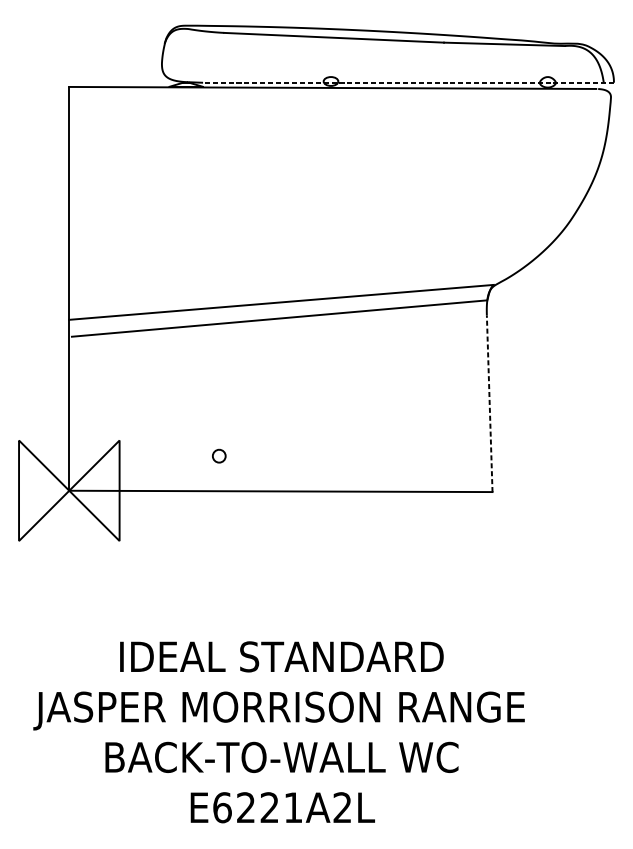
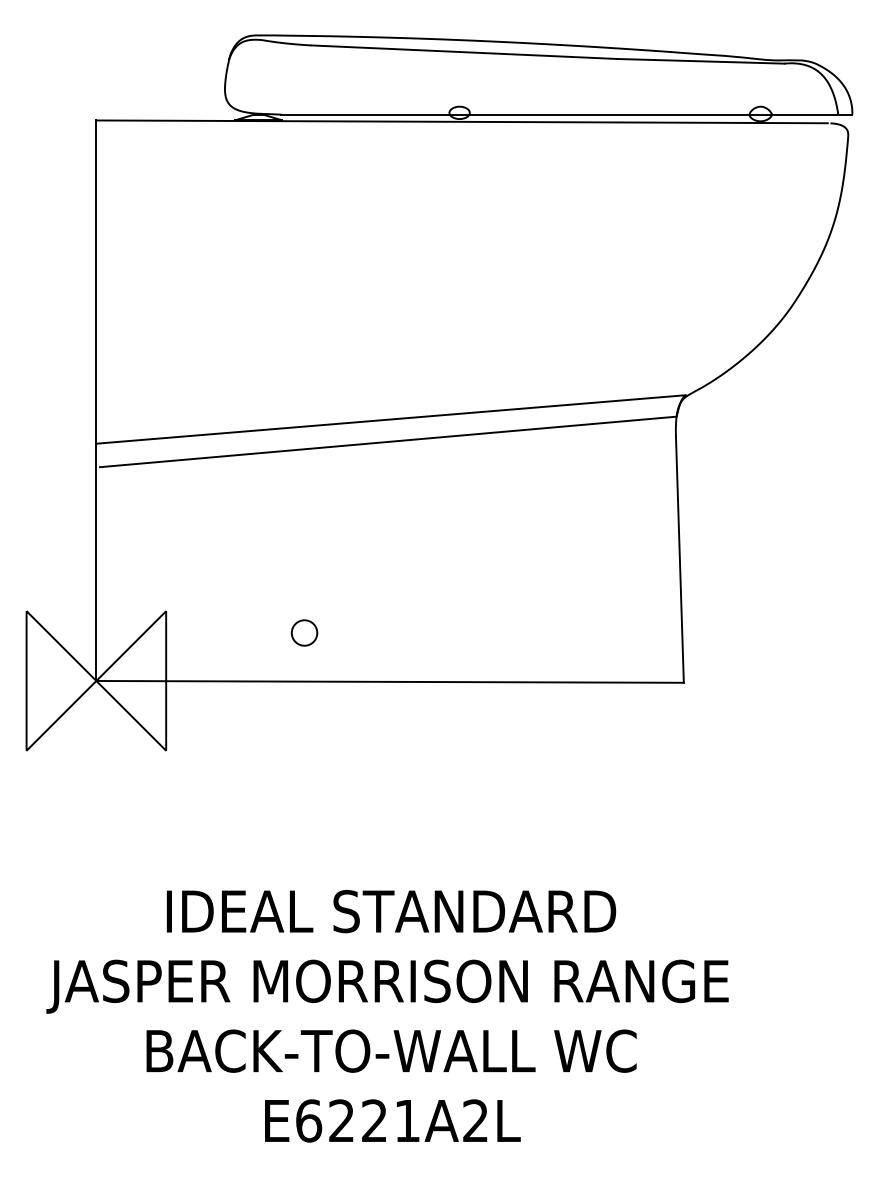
line: (407, 82) -> (566, 114), dashed -> solid
line: (489, 403) -> (679, 560), dashed -> solid
part: (219, 455) -> (304, 632), size x1.43

